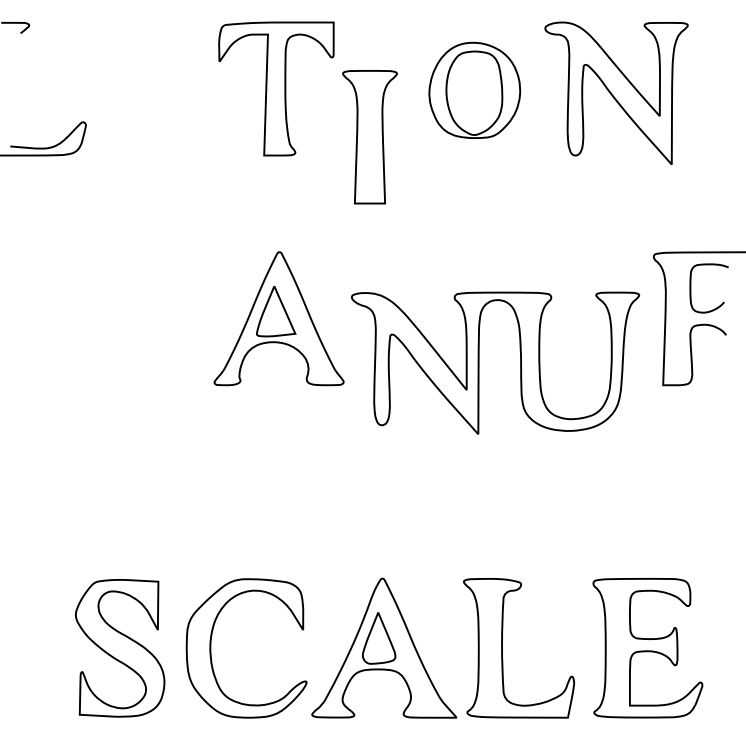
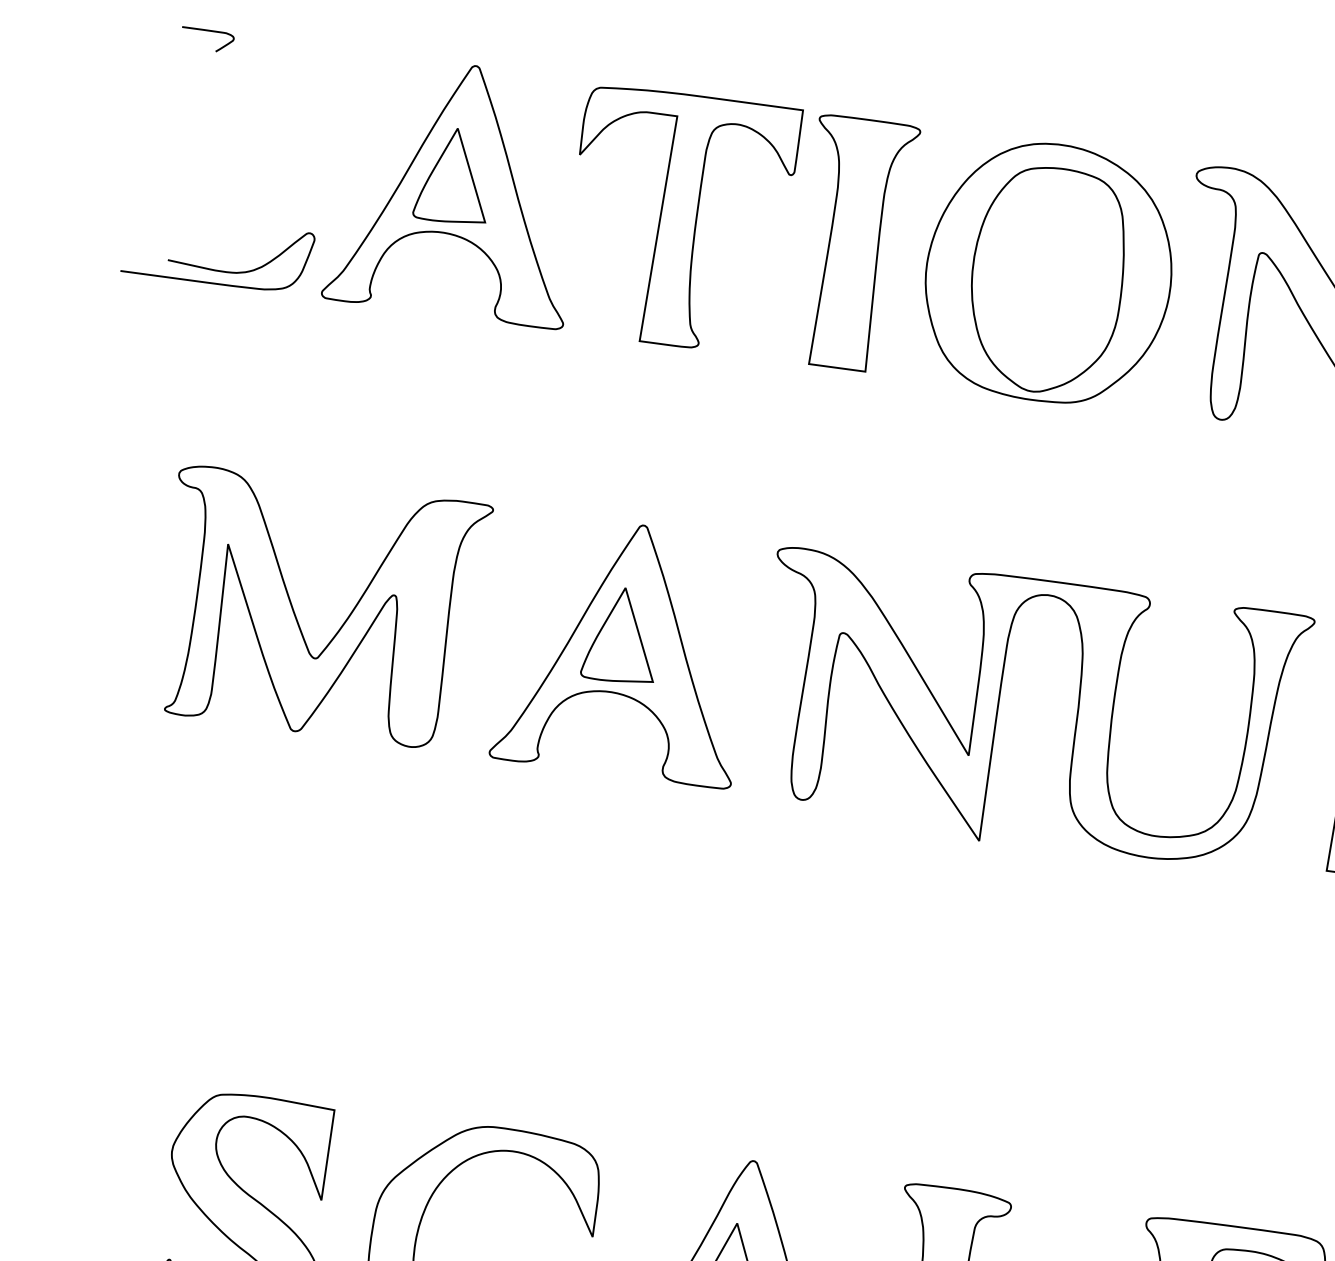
part: (157, 88) -> (457, 189), added
part: (474, 90) -> (1048, 272), size x1.43
part: (369, 137) -> (852, 244), moved
part: (103, 323) -> (297, 614), added
part: (479, 362) -> (999, 707), moved

